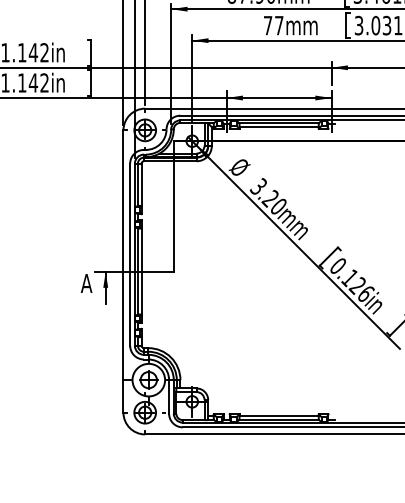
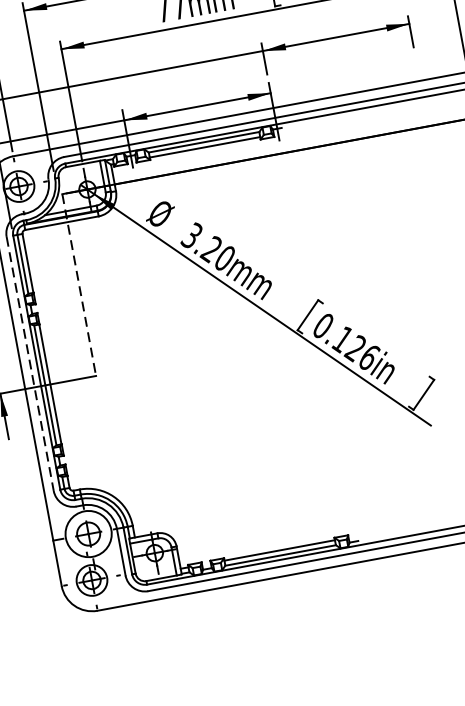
line: (174, 206) -> (79, 285), solid -> dashed
line: (130, 255) -> (30, 364), solid -> dashed

